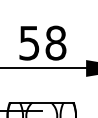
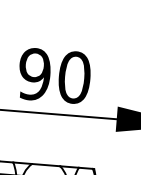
text: (42, 42) -> (54, 74), 58 -> 90

